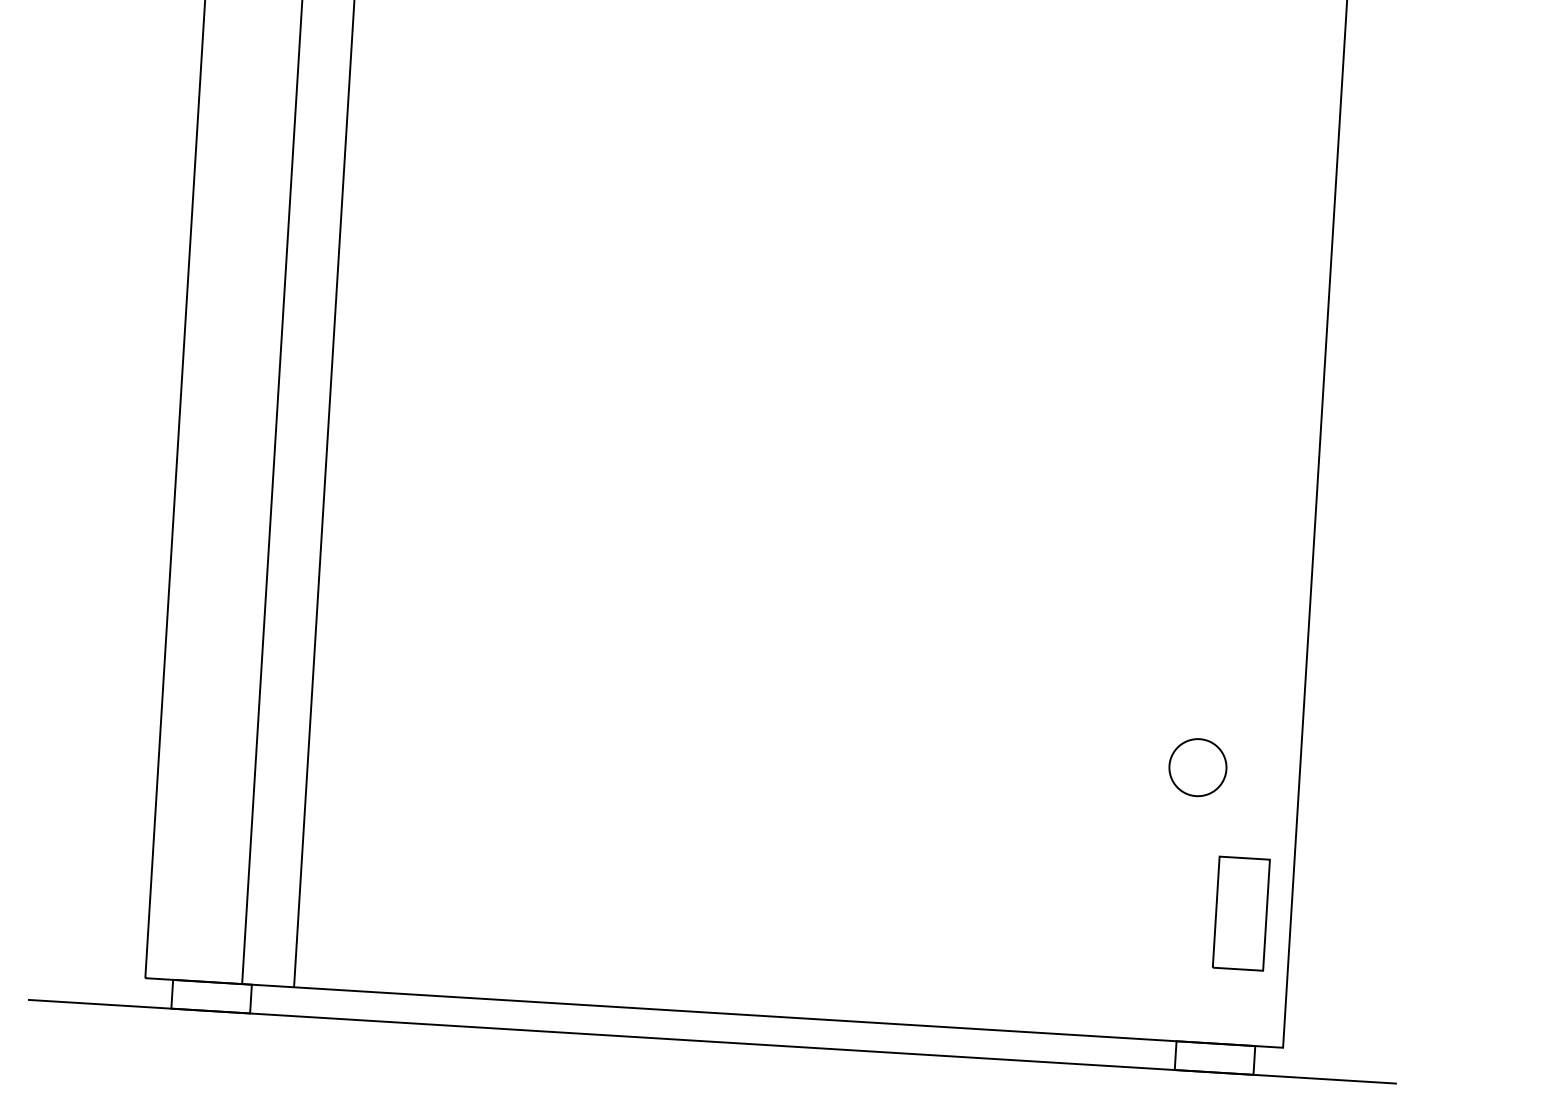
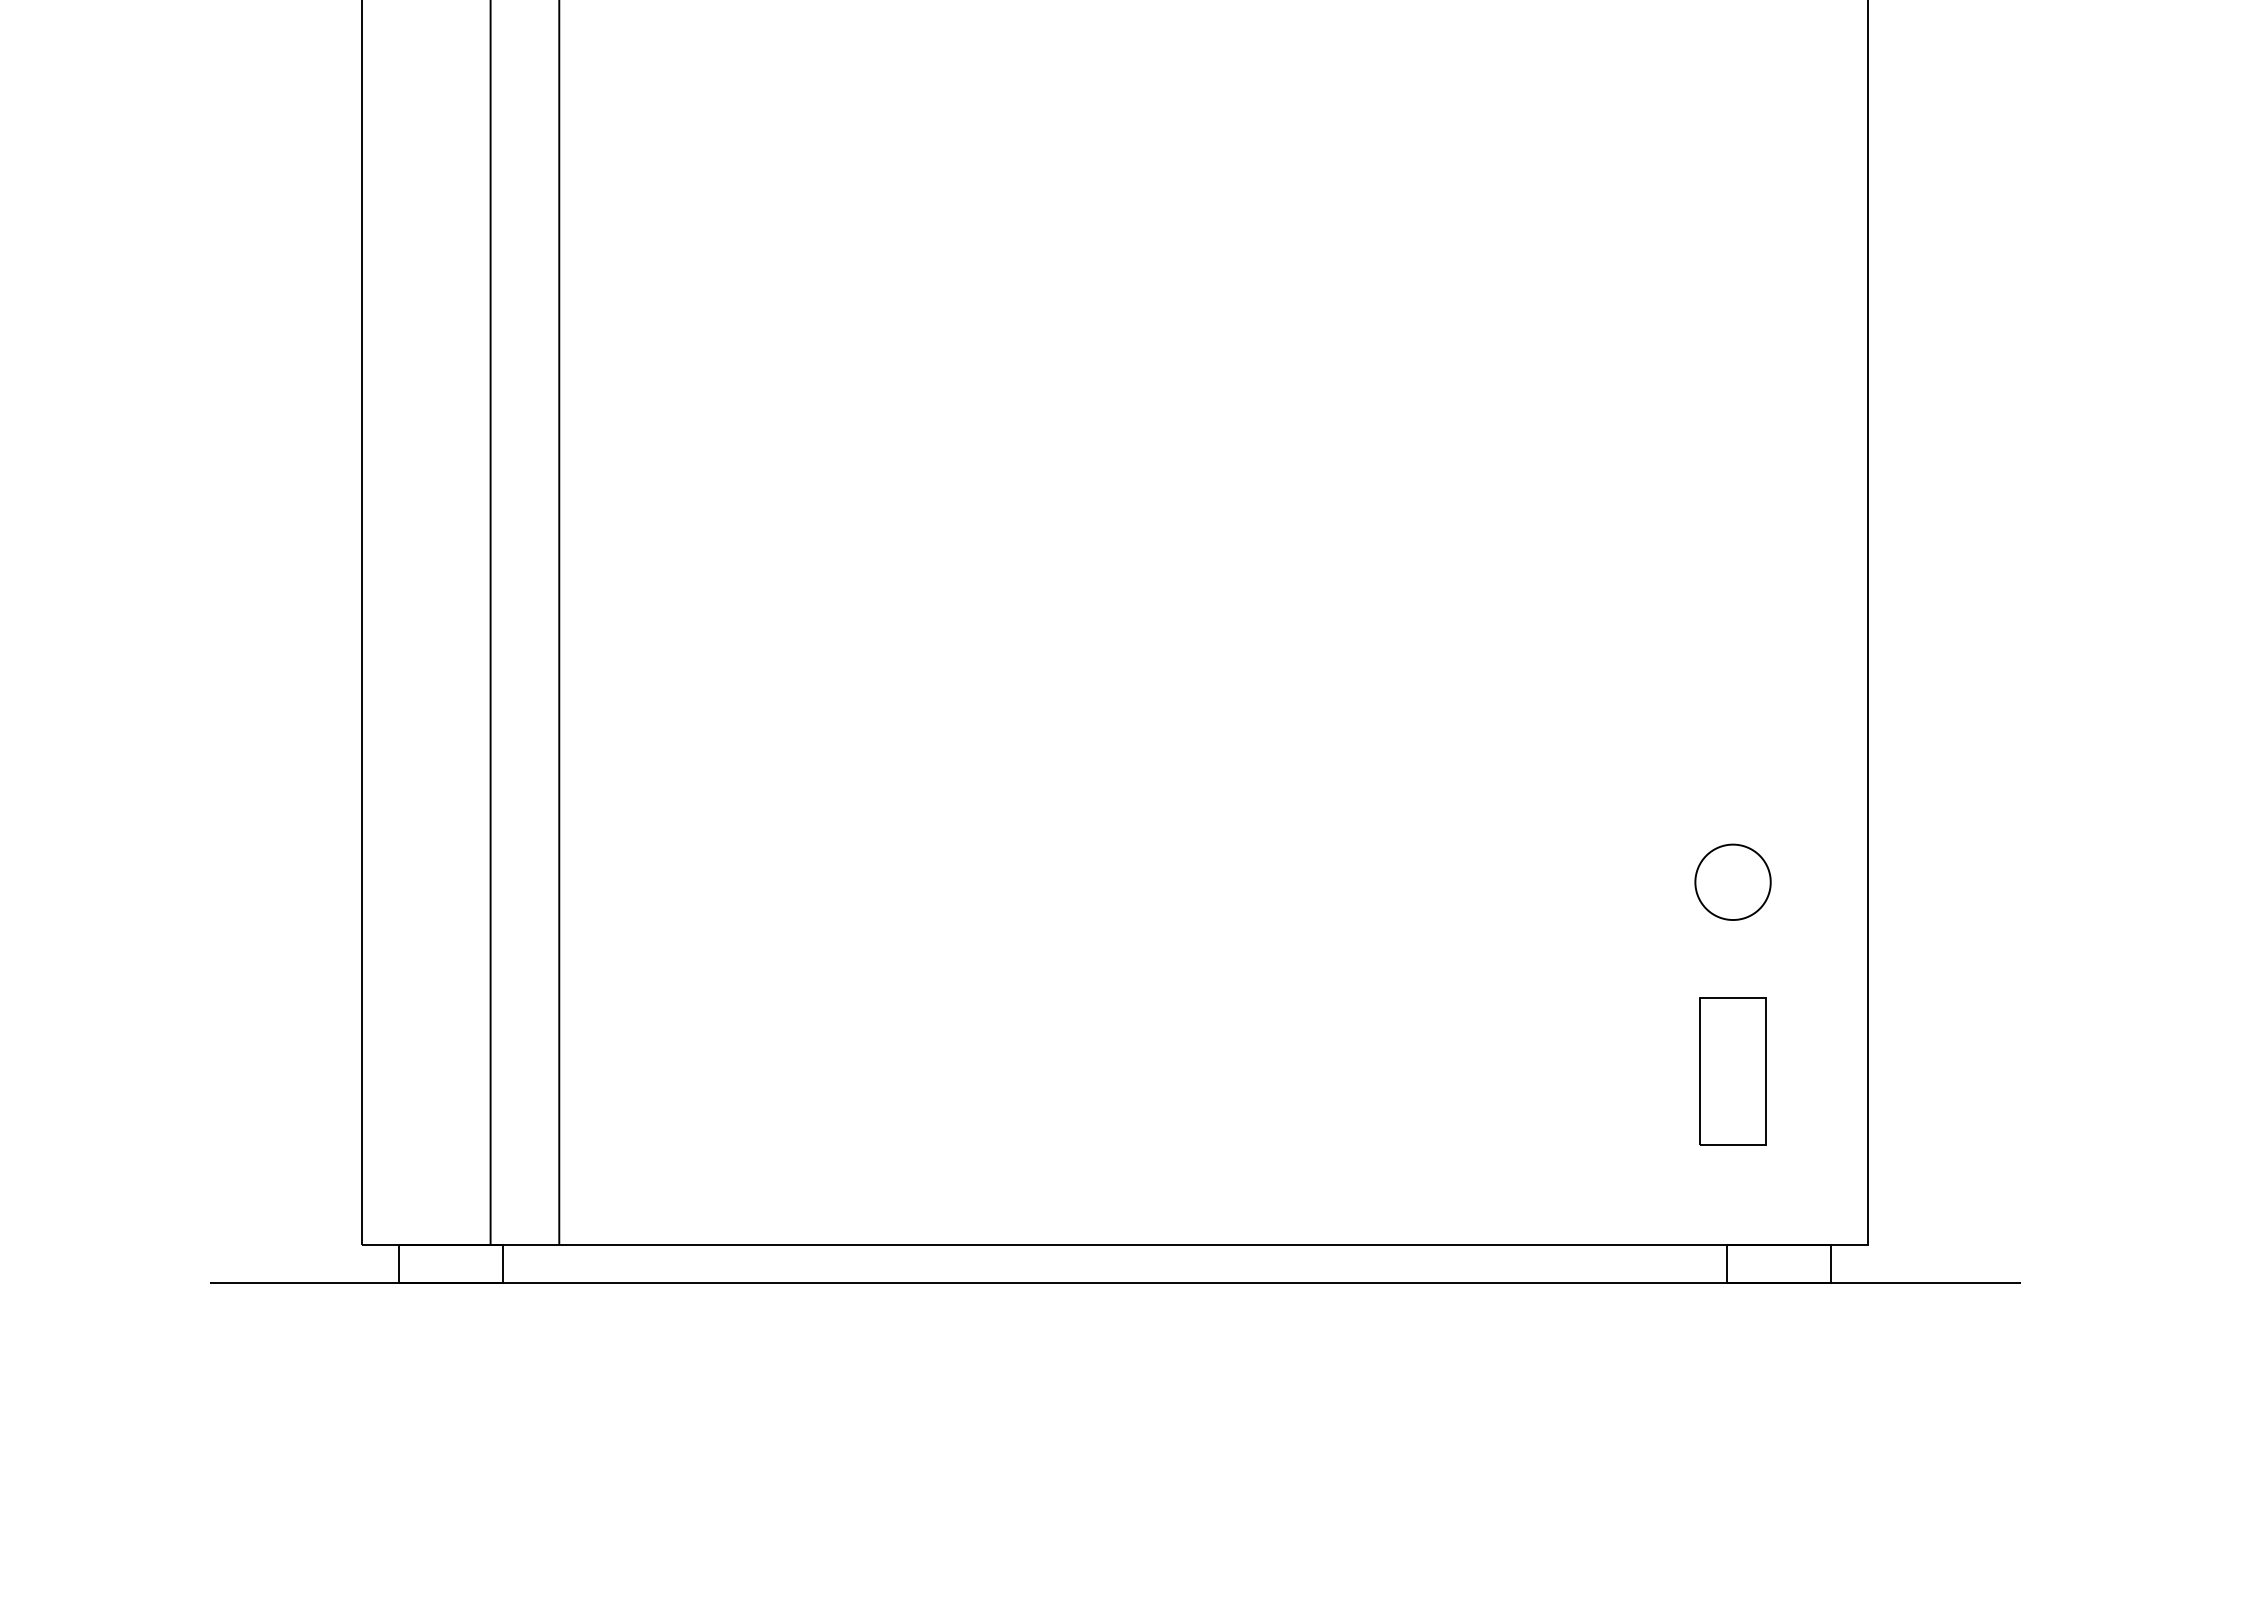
part: (1240, 913) -> (1732, 1071), moved

